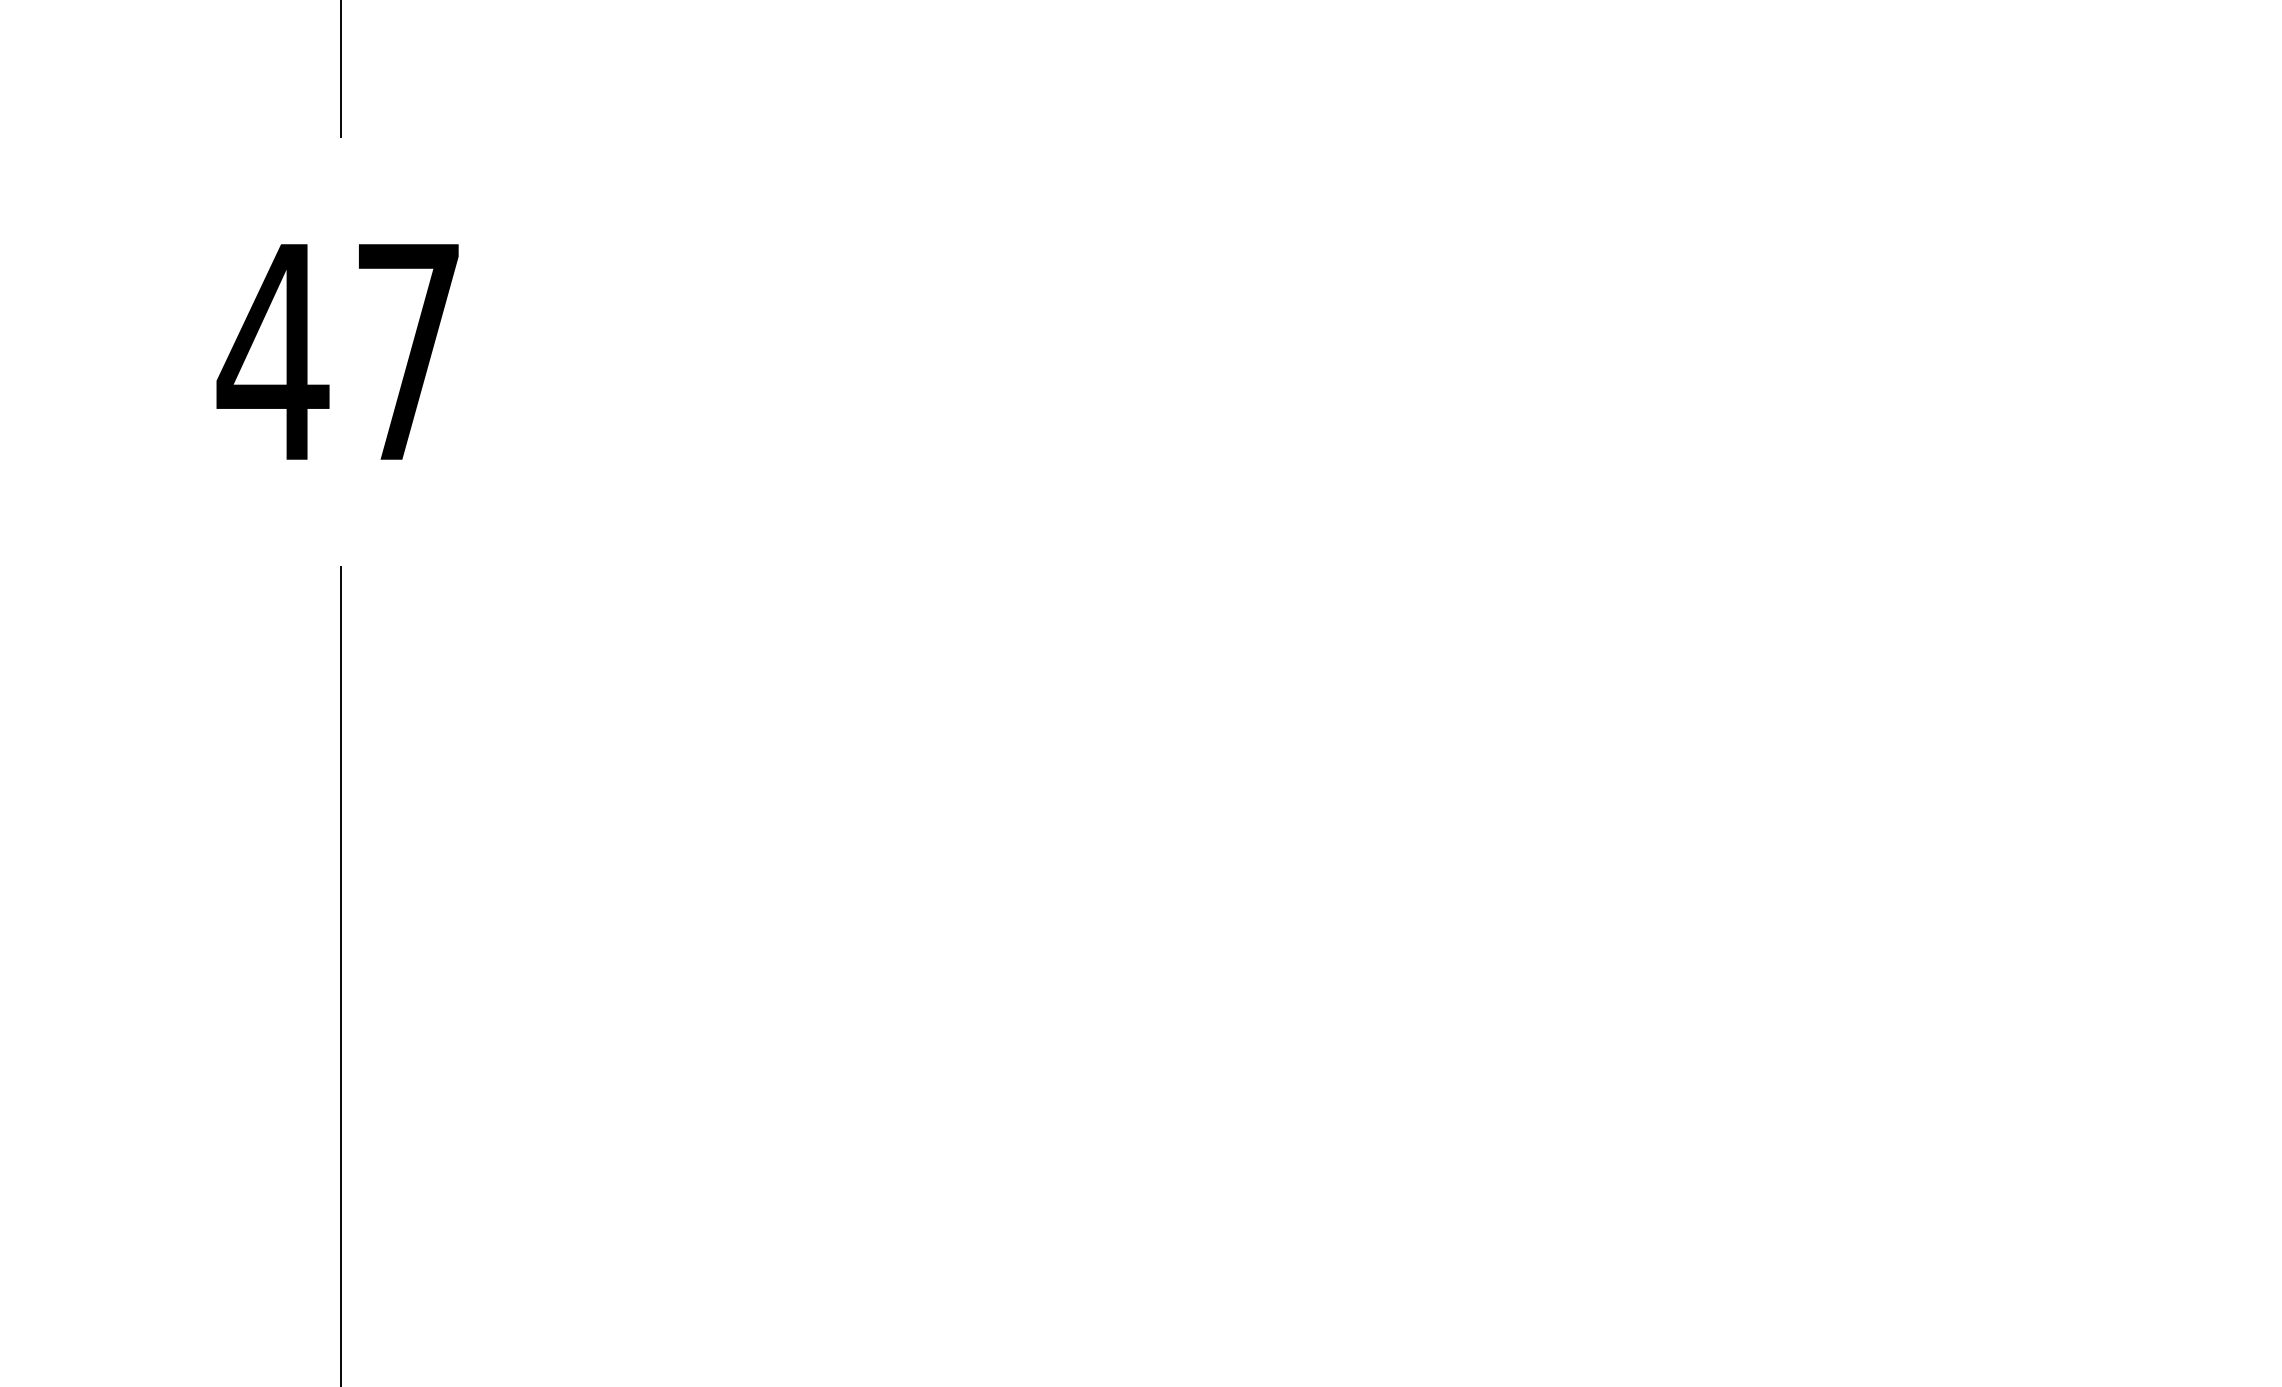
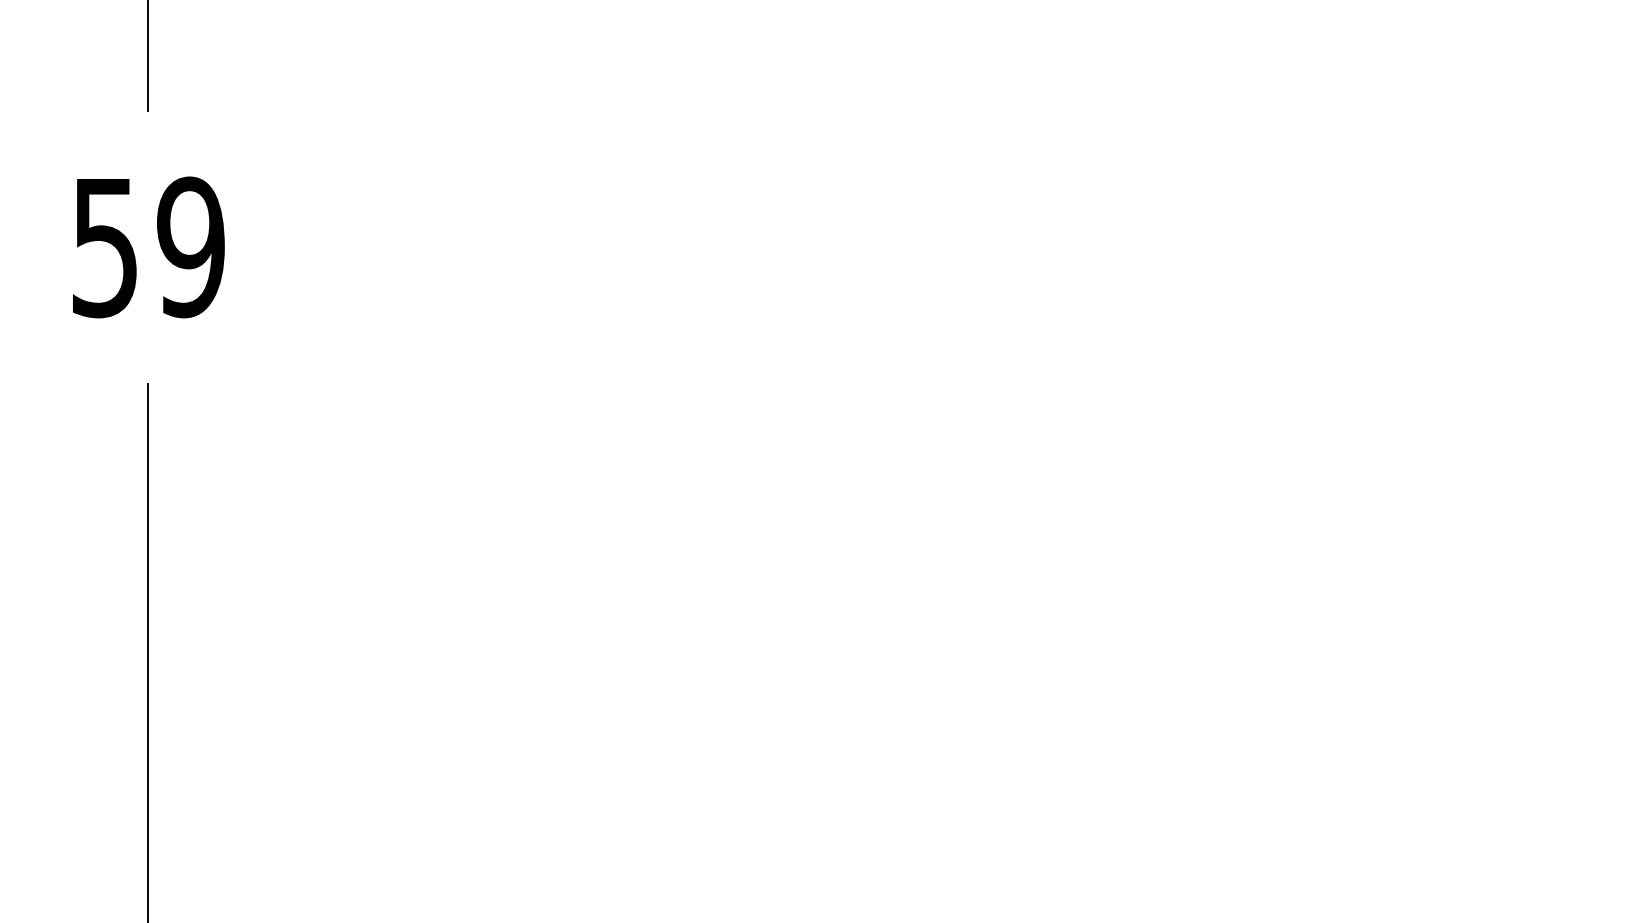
text: (338, 352) -> (146, 247), 47 -> 59

